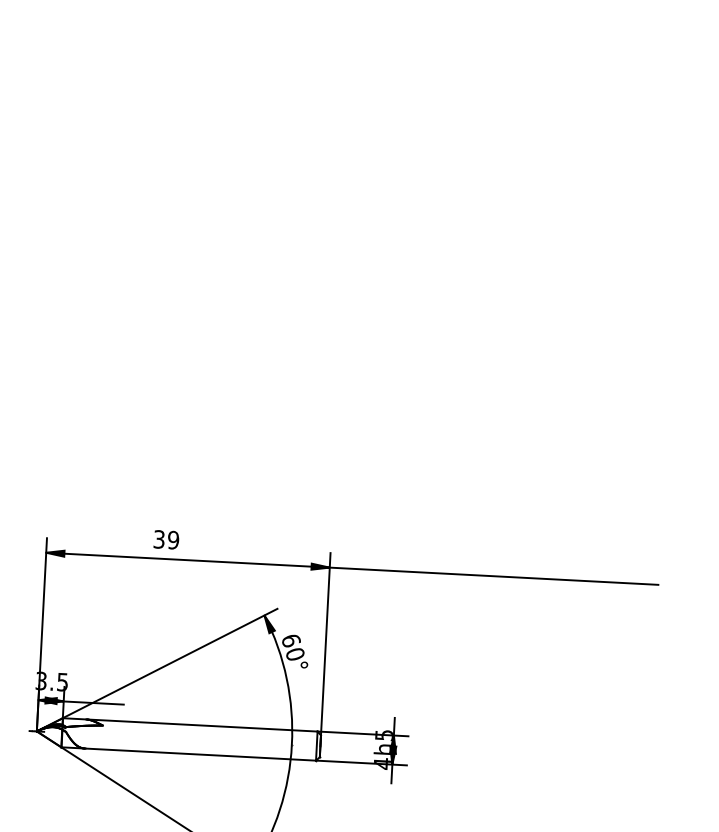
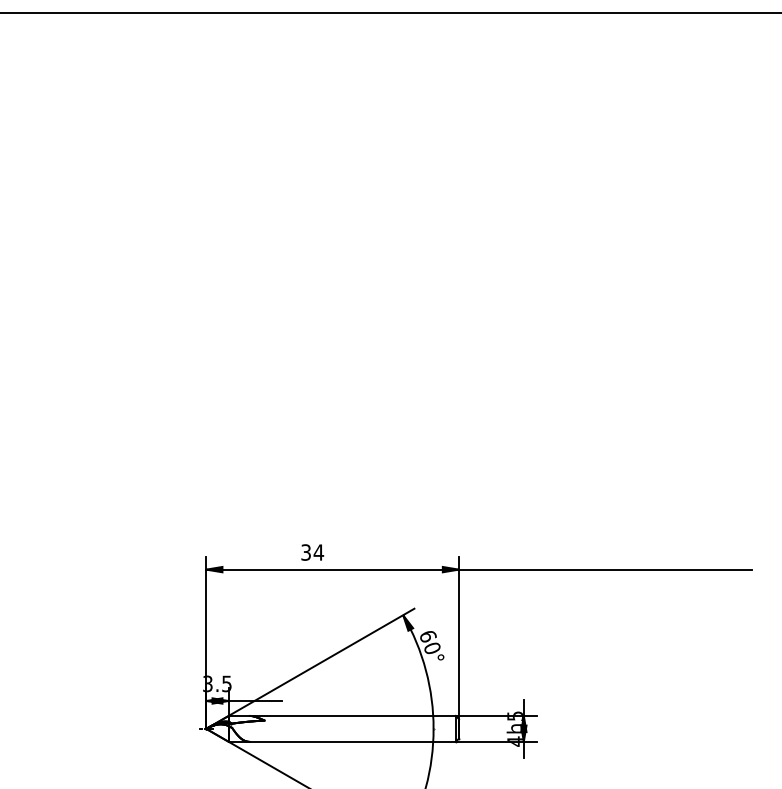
text: (173, 540) -> (318, 552), 39 -> 34

